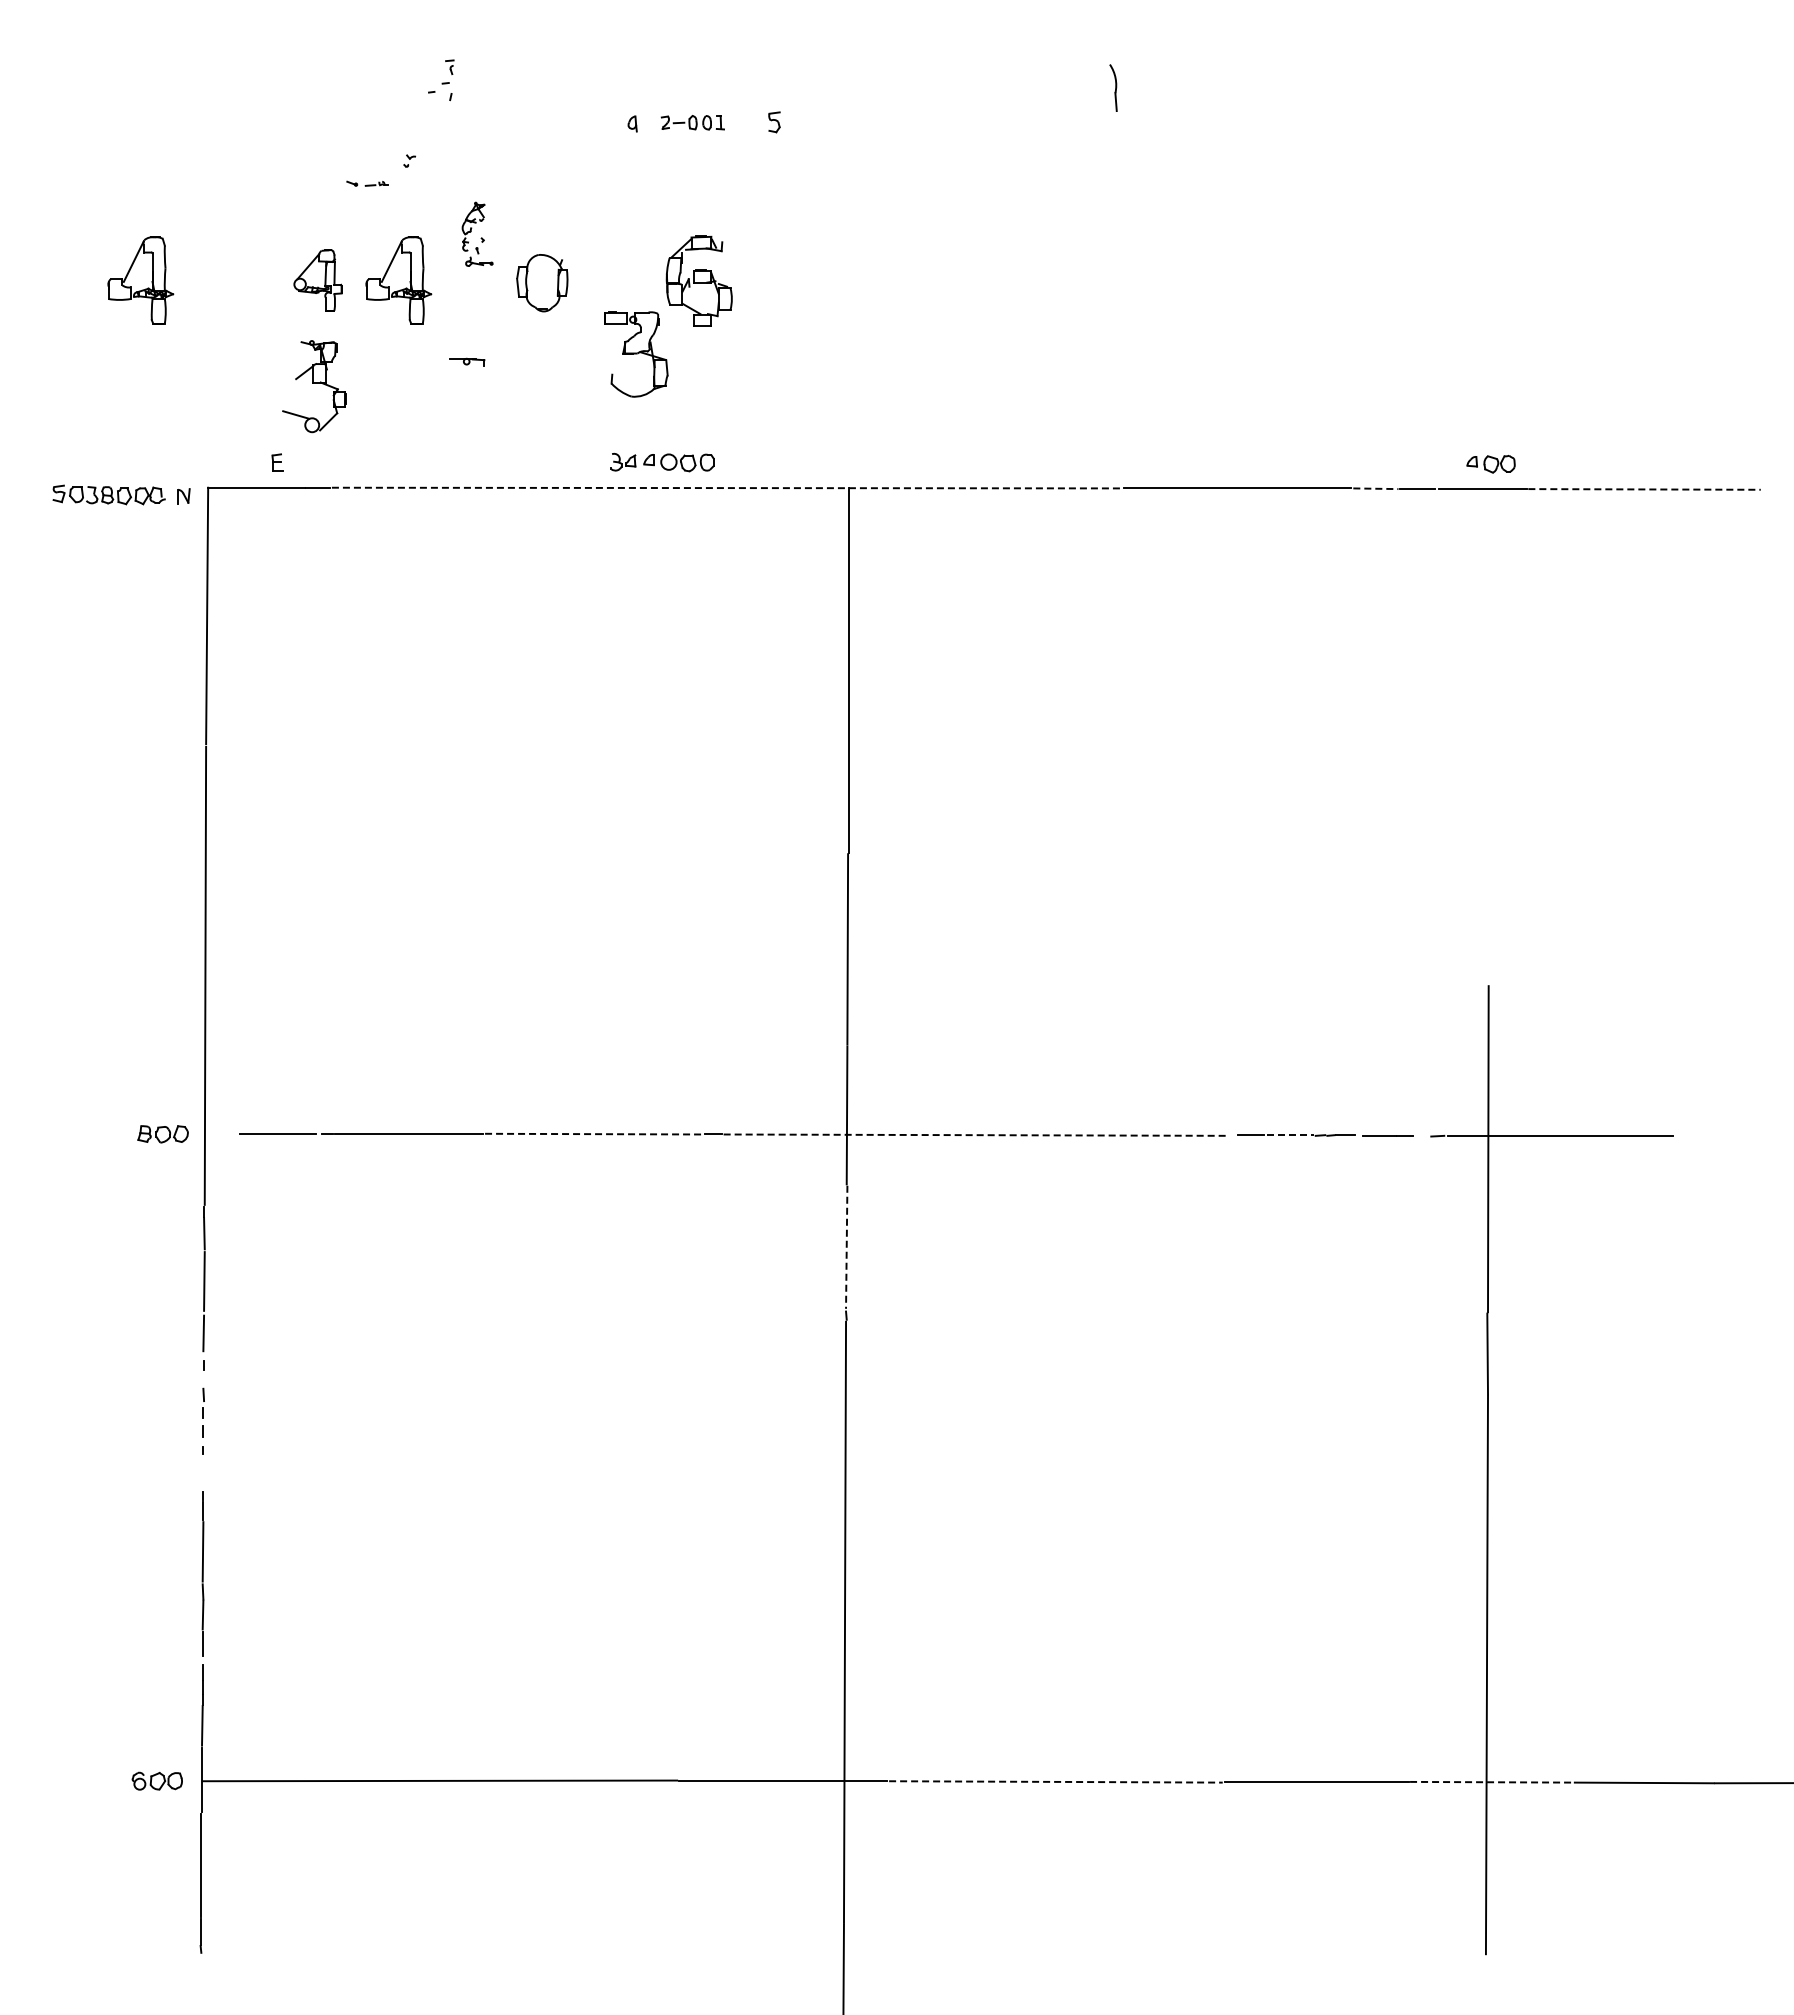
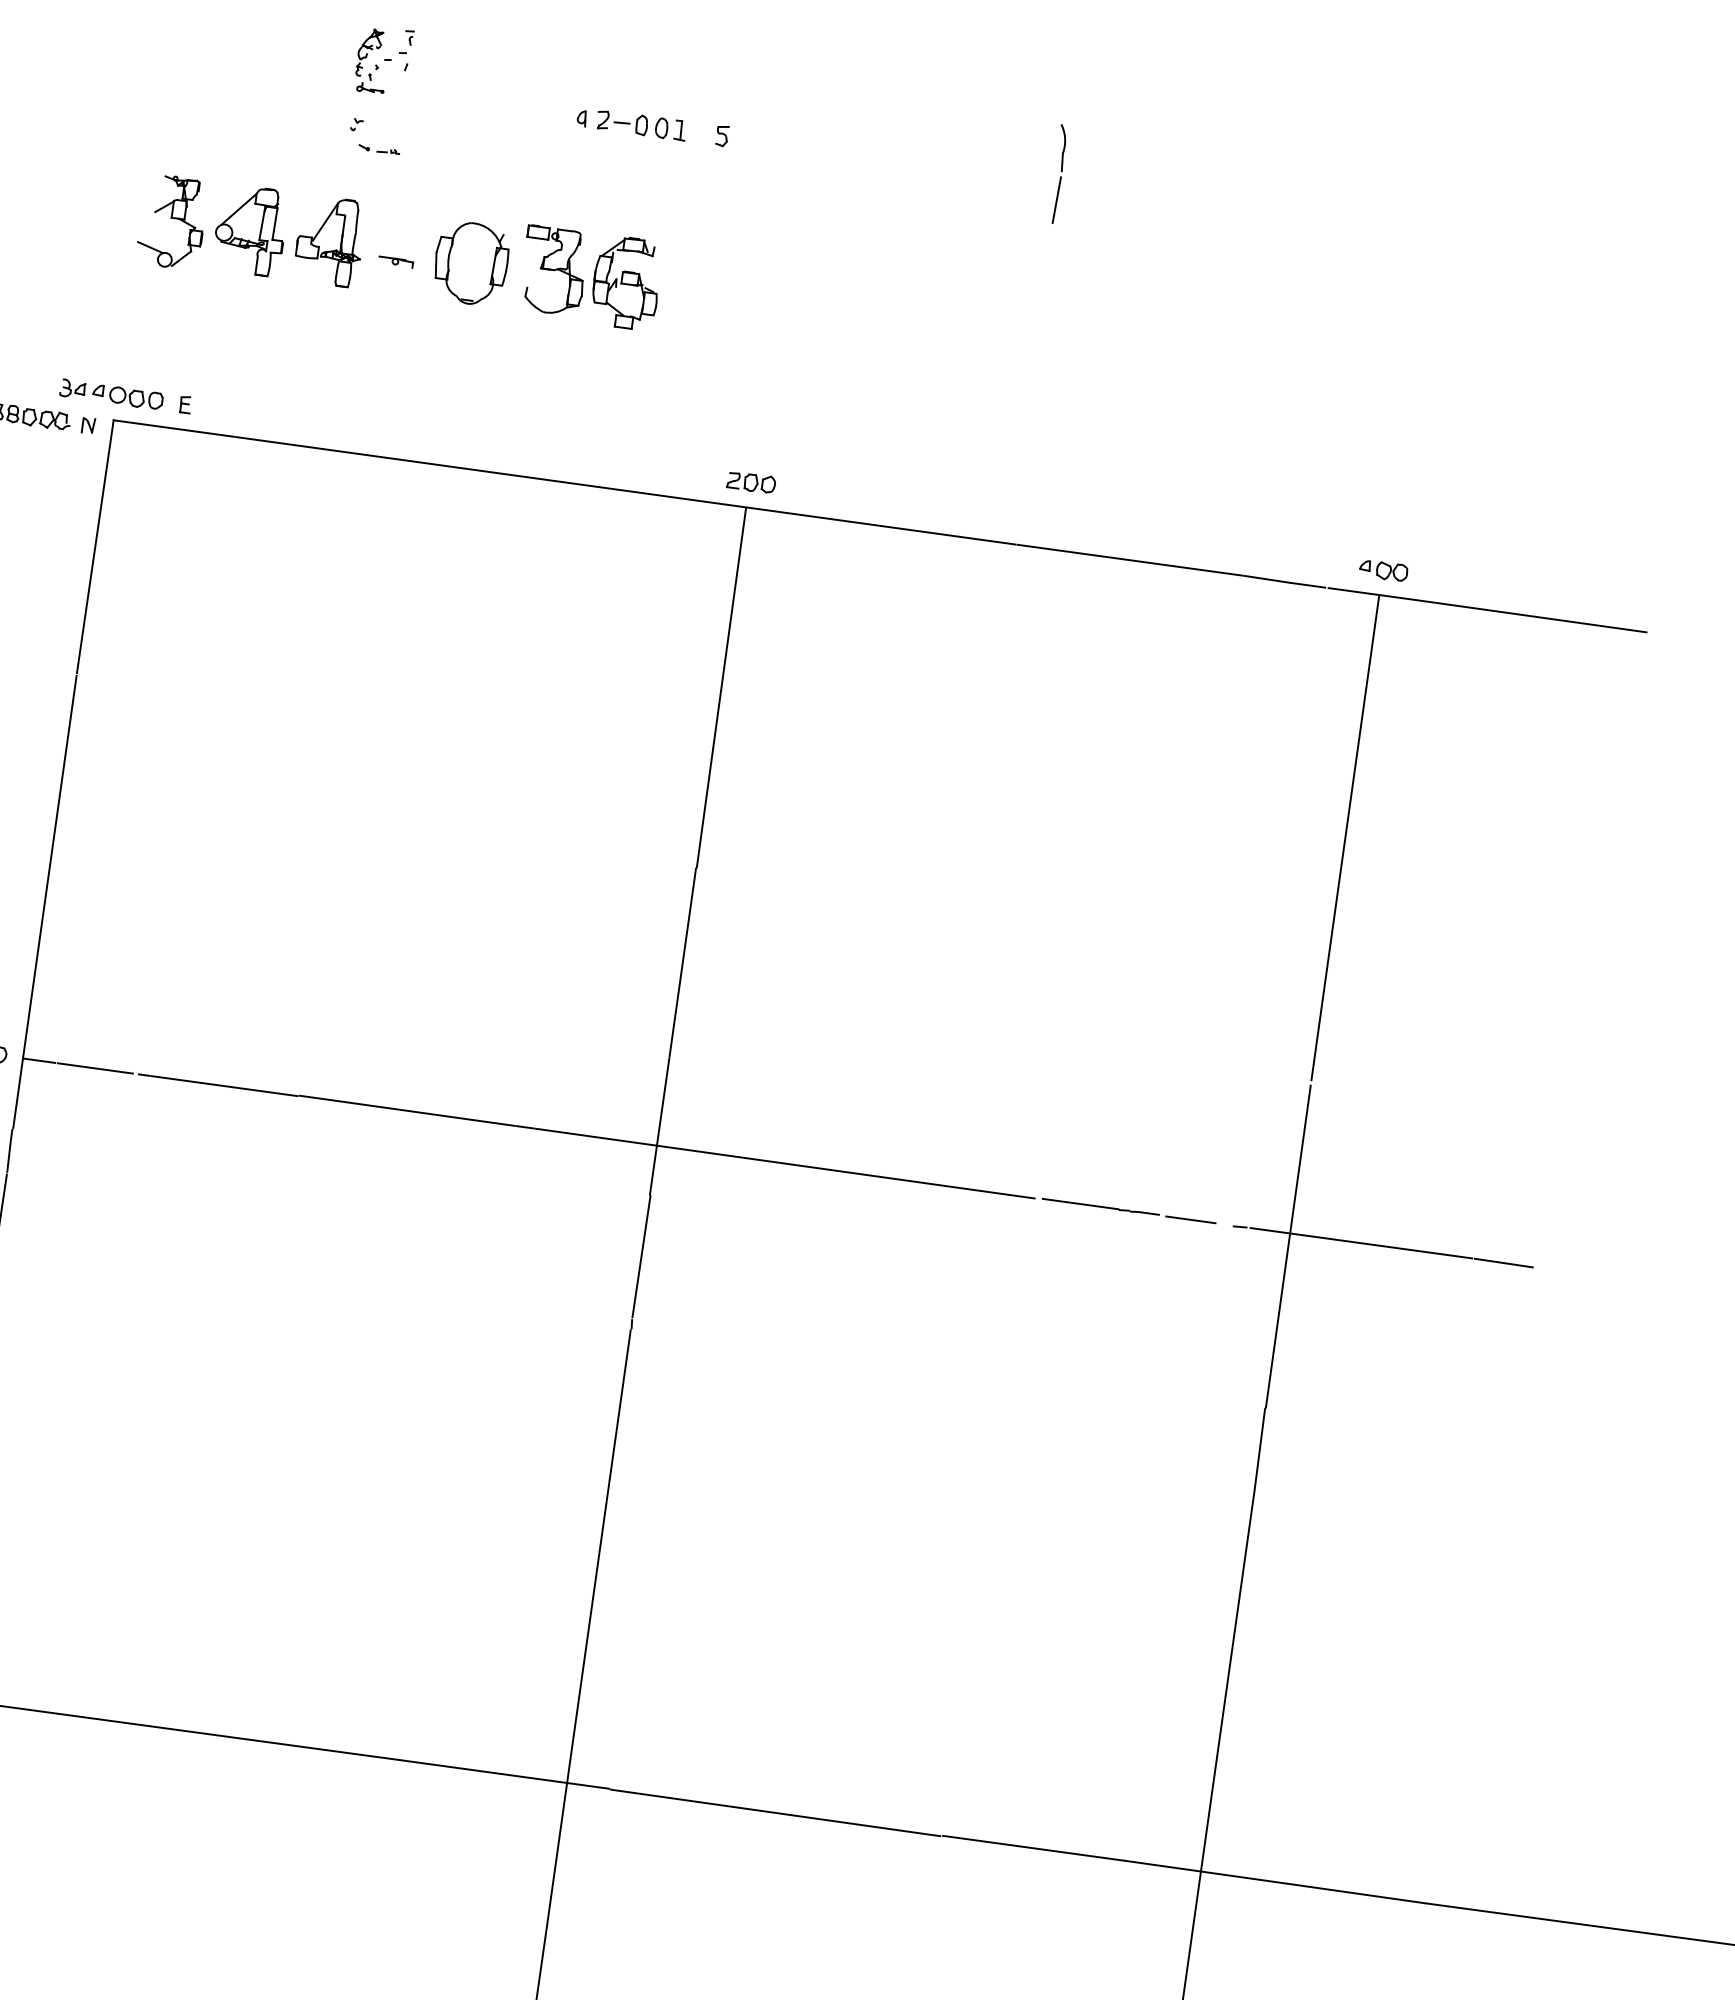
part: (692, 122) -> (641, 125), size x1.43
line: (1115, 140) -> (1056, 200), added
part: (367, 183) -> (379, 149), moved
part: (477, 233) -> (372, 60), moved
part: (317, 280) -> (249, 230), size x1.43
part: (542, 282) -> (471, 262), size x1.43
part: (142, 289) -> (75, 215), removed
part: (636, 354) -> (553, 271), moved
part: (467, 361) -> (396, 261), moved
part: (314, 386) -> (172, 221), moved
part: (662, 462) -> (111, 394), moved
part: (850, 462) -> (751, 482), added
line: (726, 488) -> (625, 491), dashed -> solid
line: (1375, 488) -> (1266, 578), dashed -> solid
line: (1645, 489) -> (1532, 616), dashed -> solid
line: (1489, 734) -> (1345, 837), added
line: (221, 1134) -> (39, 1060), added
line: (593, 1134) -> (406, 1111), dashed -> solid
line: (976, 1135) -> (784, 1163), dashed -> solid
line: (1290, 1135) -> (1094, 1206), dashed -> solid
line: (1704, 1135) -> (1503, 1262), added
line: (846, 1247) -> (641, 1256), dashed -> solid
line: (1055, 1781) -> (775, 1812), dashed -> solid
line: (1491, 1782) -> (1205, 1872), dashed -> solid

